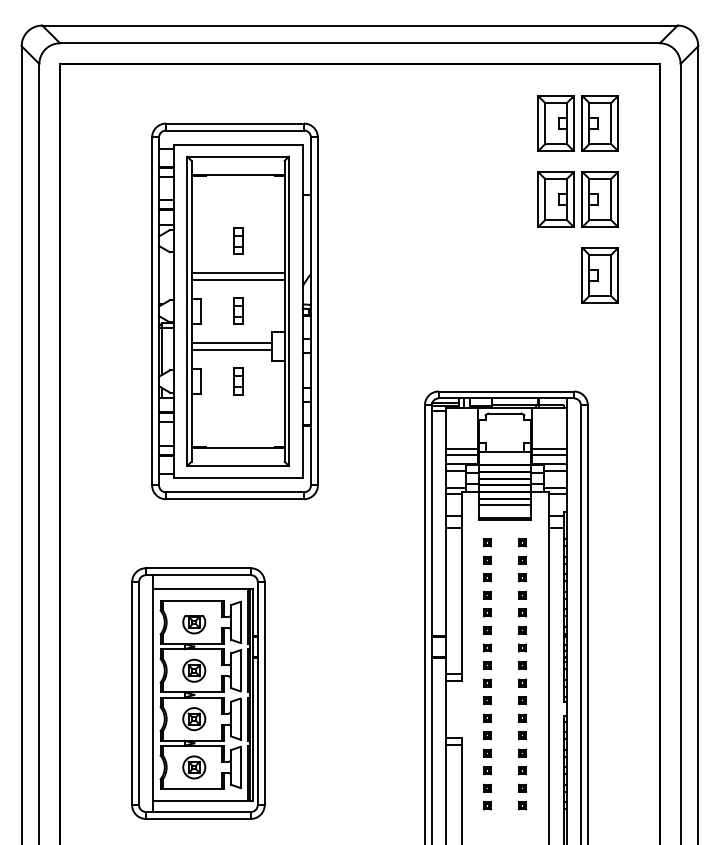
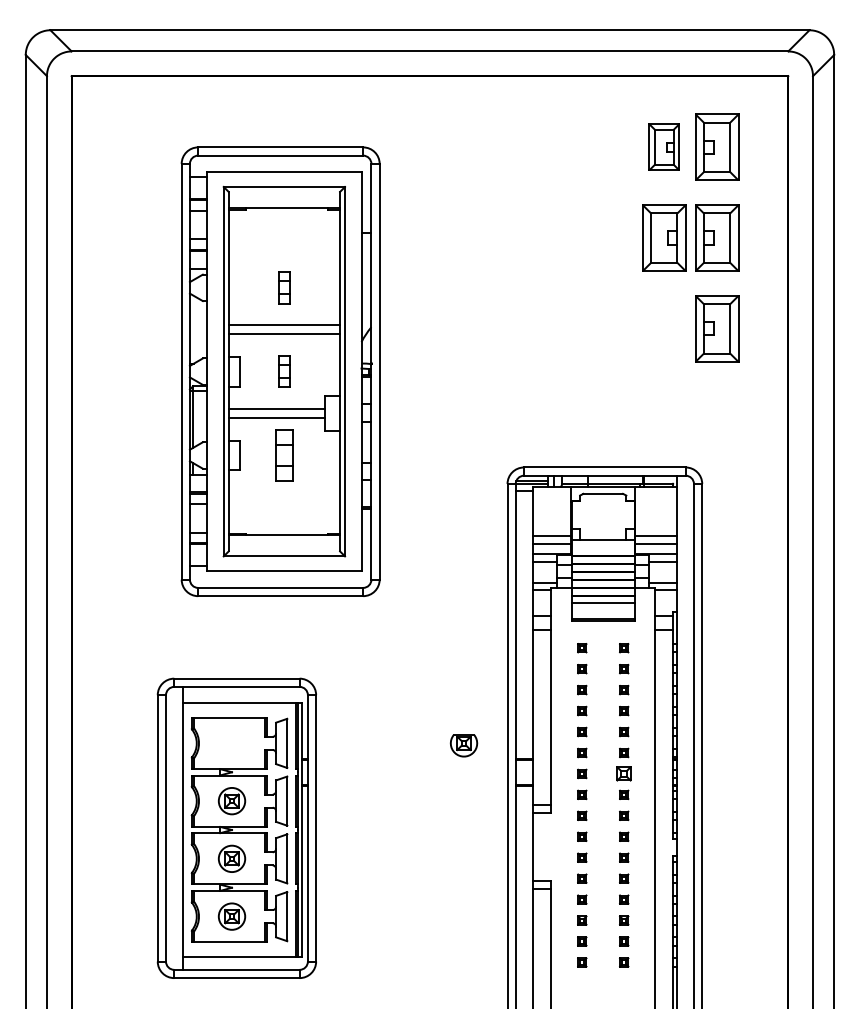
part: (556, 122) -> (664, 146), size x0.7
part: (238, 381) -> (284, 455), size x1.6
part: (193, 624) -> (463, 745), moved
part: (522, 647) -> (624, 773), size x1.6

